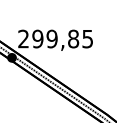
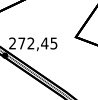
text: (55, 39) -> (33, 43), 299,85 -> 272,45

